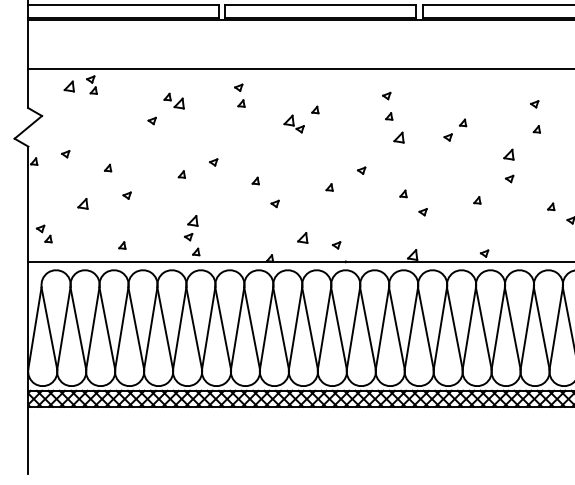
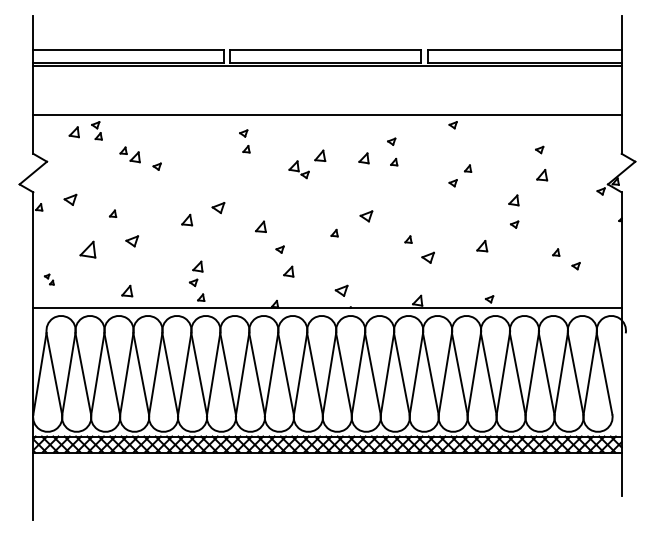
part: (447, 79) -> (452, 125), added
part: (173, 100) -> (129, 154), moved
part: (315, 109) -> (320, 155), size x1.6
part: (536, 128) -> (541, 174), size x1.6
part: (398, 137) -> (363, 158), moved
part: (65, 153) -> (70, 199), size x1.6
part: (213, 162) -> (218, 208), size x1.6
part: (361, 170) -> (366, 216), size x1.6
part: (181, 174) -> (186, 220), size x1.6
part: (255, 180) -> (260, 226), size x1.6
part: (126, 195) -> (131, 241), size x1.6
part: (477, 199) -> (482, 245), size x1.6
part: (82, 203) -> (87, 249), size x1.6
part: (422, 211) -> (427, 257), size x1.6
part: (44, 233) -> (49, 279), size x0.6
part: (302, 237) -> (288, 271), moved
part: (122, 245) -> (127, 291), size x1.6
part: (336, 245) -> (341, 291), size x1.6

